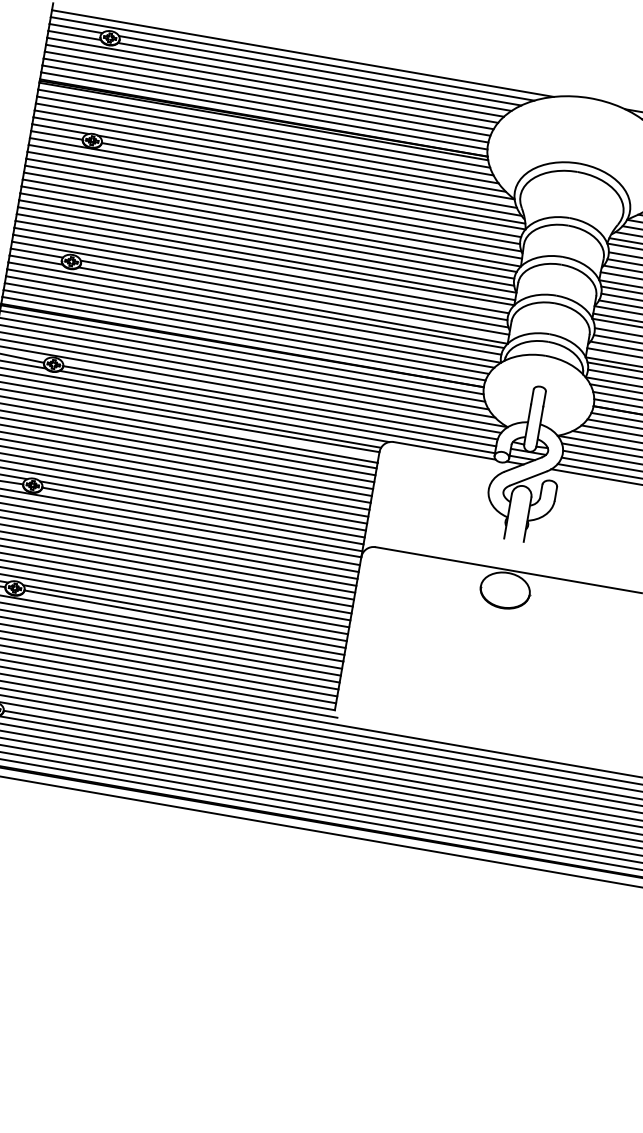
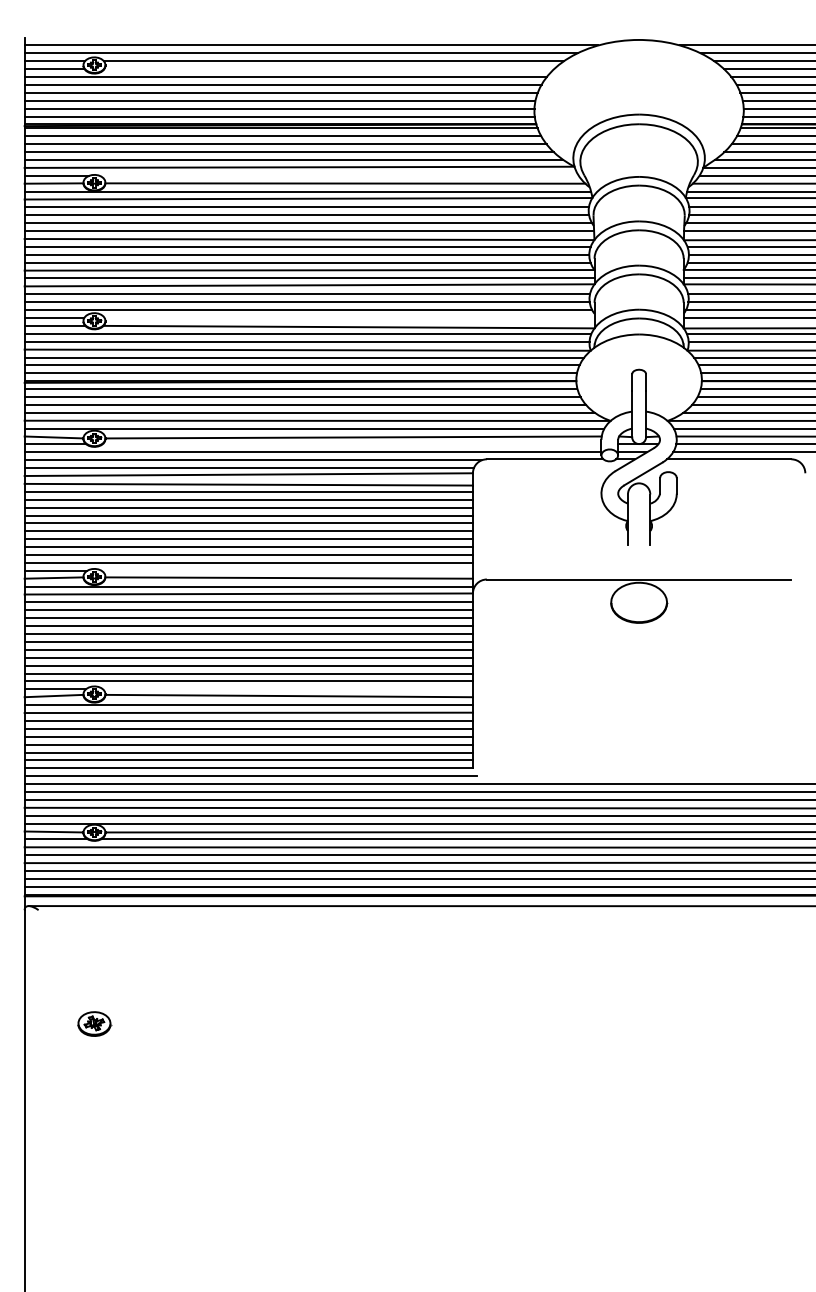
line: (315, 77) -> (329, 69), removed
line: (306, 171) -> (338, 175), removed
line: (294, 298) -> (349, 318), removed
line: (277, 408) -> (351, 444), removed
line: (201, 509) -> (286, 570), removed
line: (184, 613) -> (287, 689), removed

